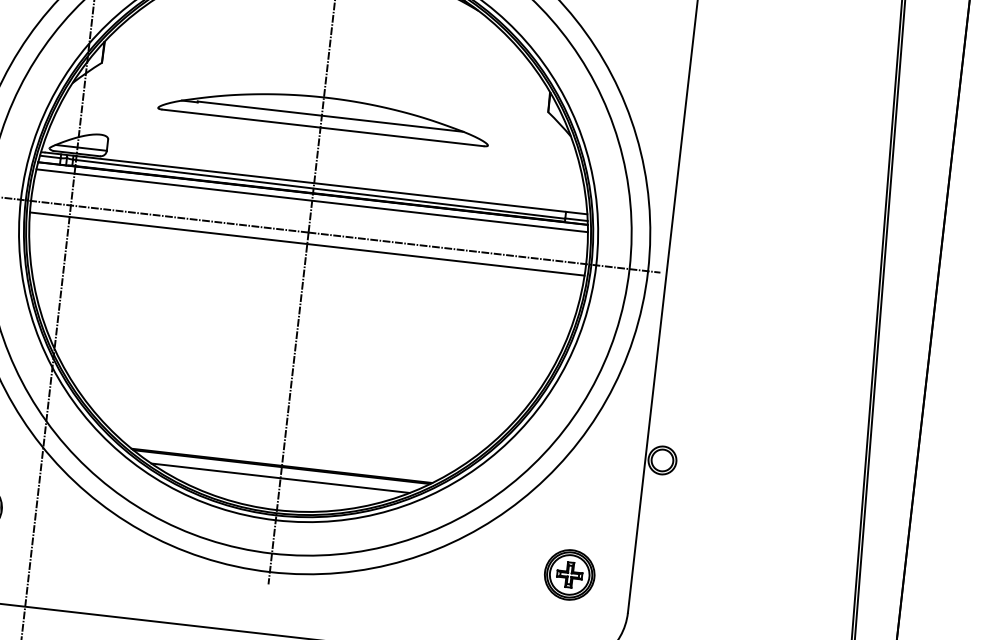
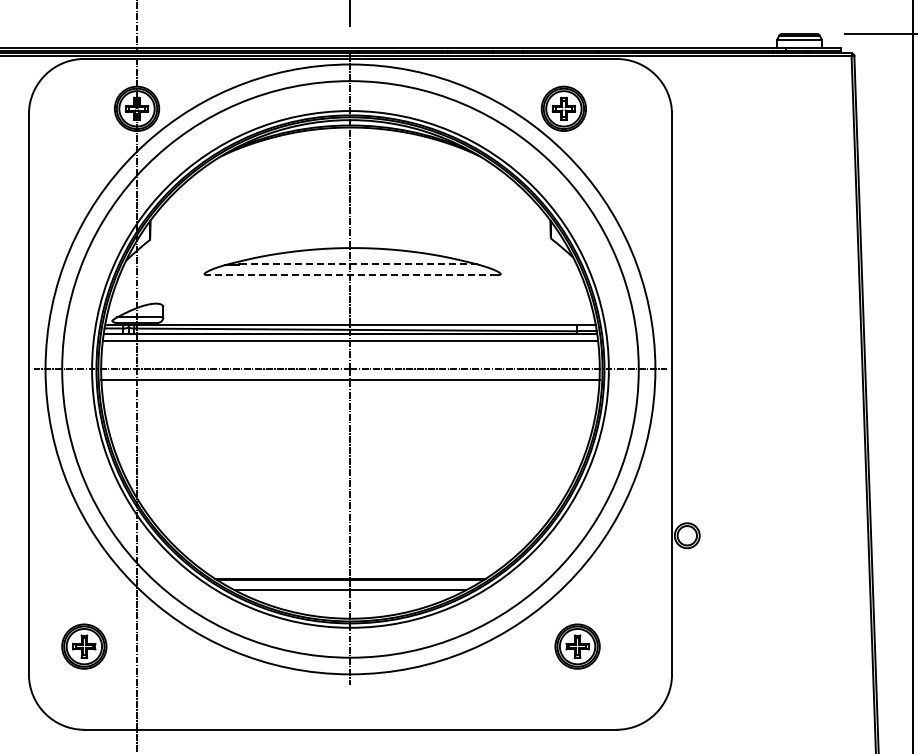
line: (329, 116) -> (357, 264), solid -> dashed
line: (322, 128) -> (352, 275), solid -> dashed
part: (569, 574) -> (577, 646), moved

